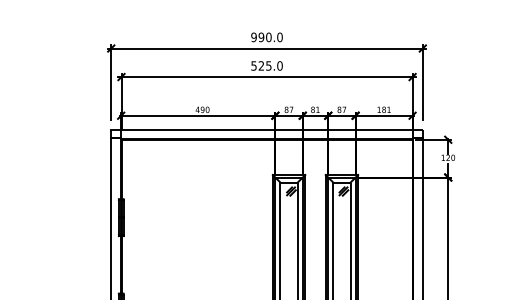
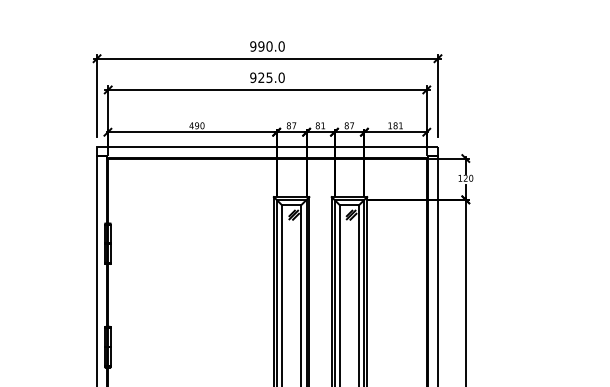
text: (254, 65) -> (253, 77), 525.0 -> 925.0

